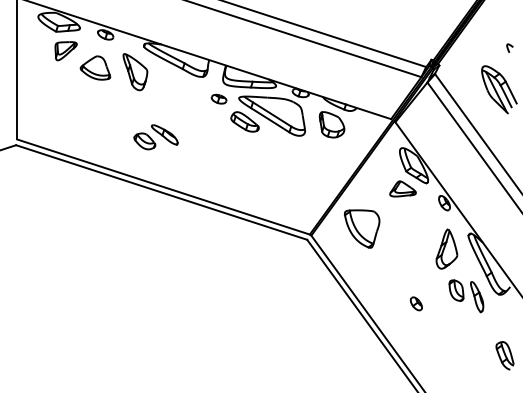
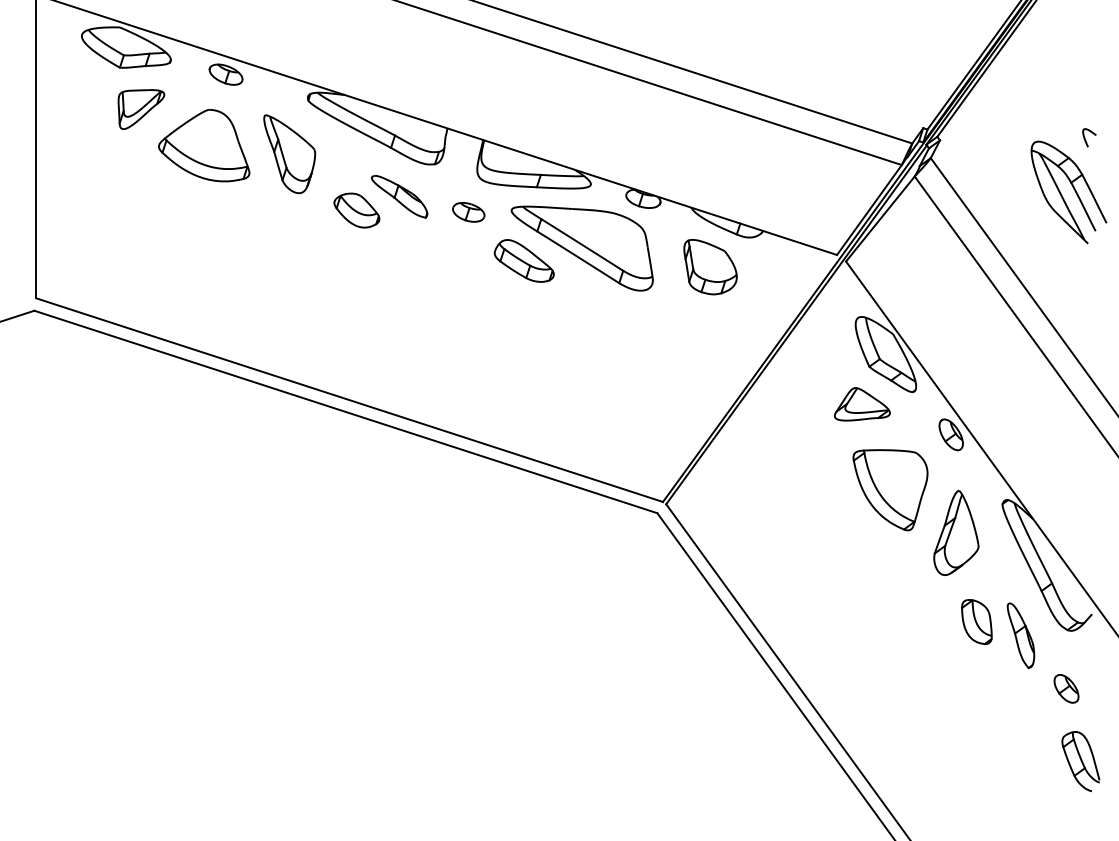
curve: (508, 47) -> (1086, 135), moved
part: (95, 67) -> (204, 144), size x1.43
part: (155, 137) -> (379, 202), moved
part: (362, 228) -> (891, 488), moved
part: (415, 303) -> (1064, 688), moved

